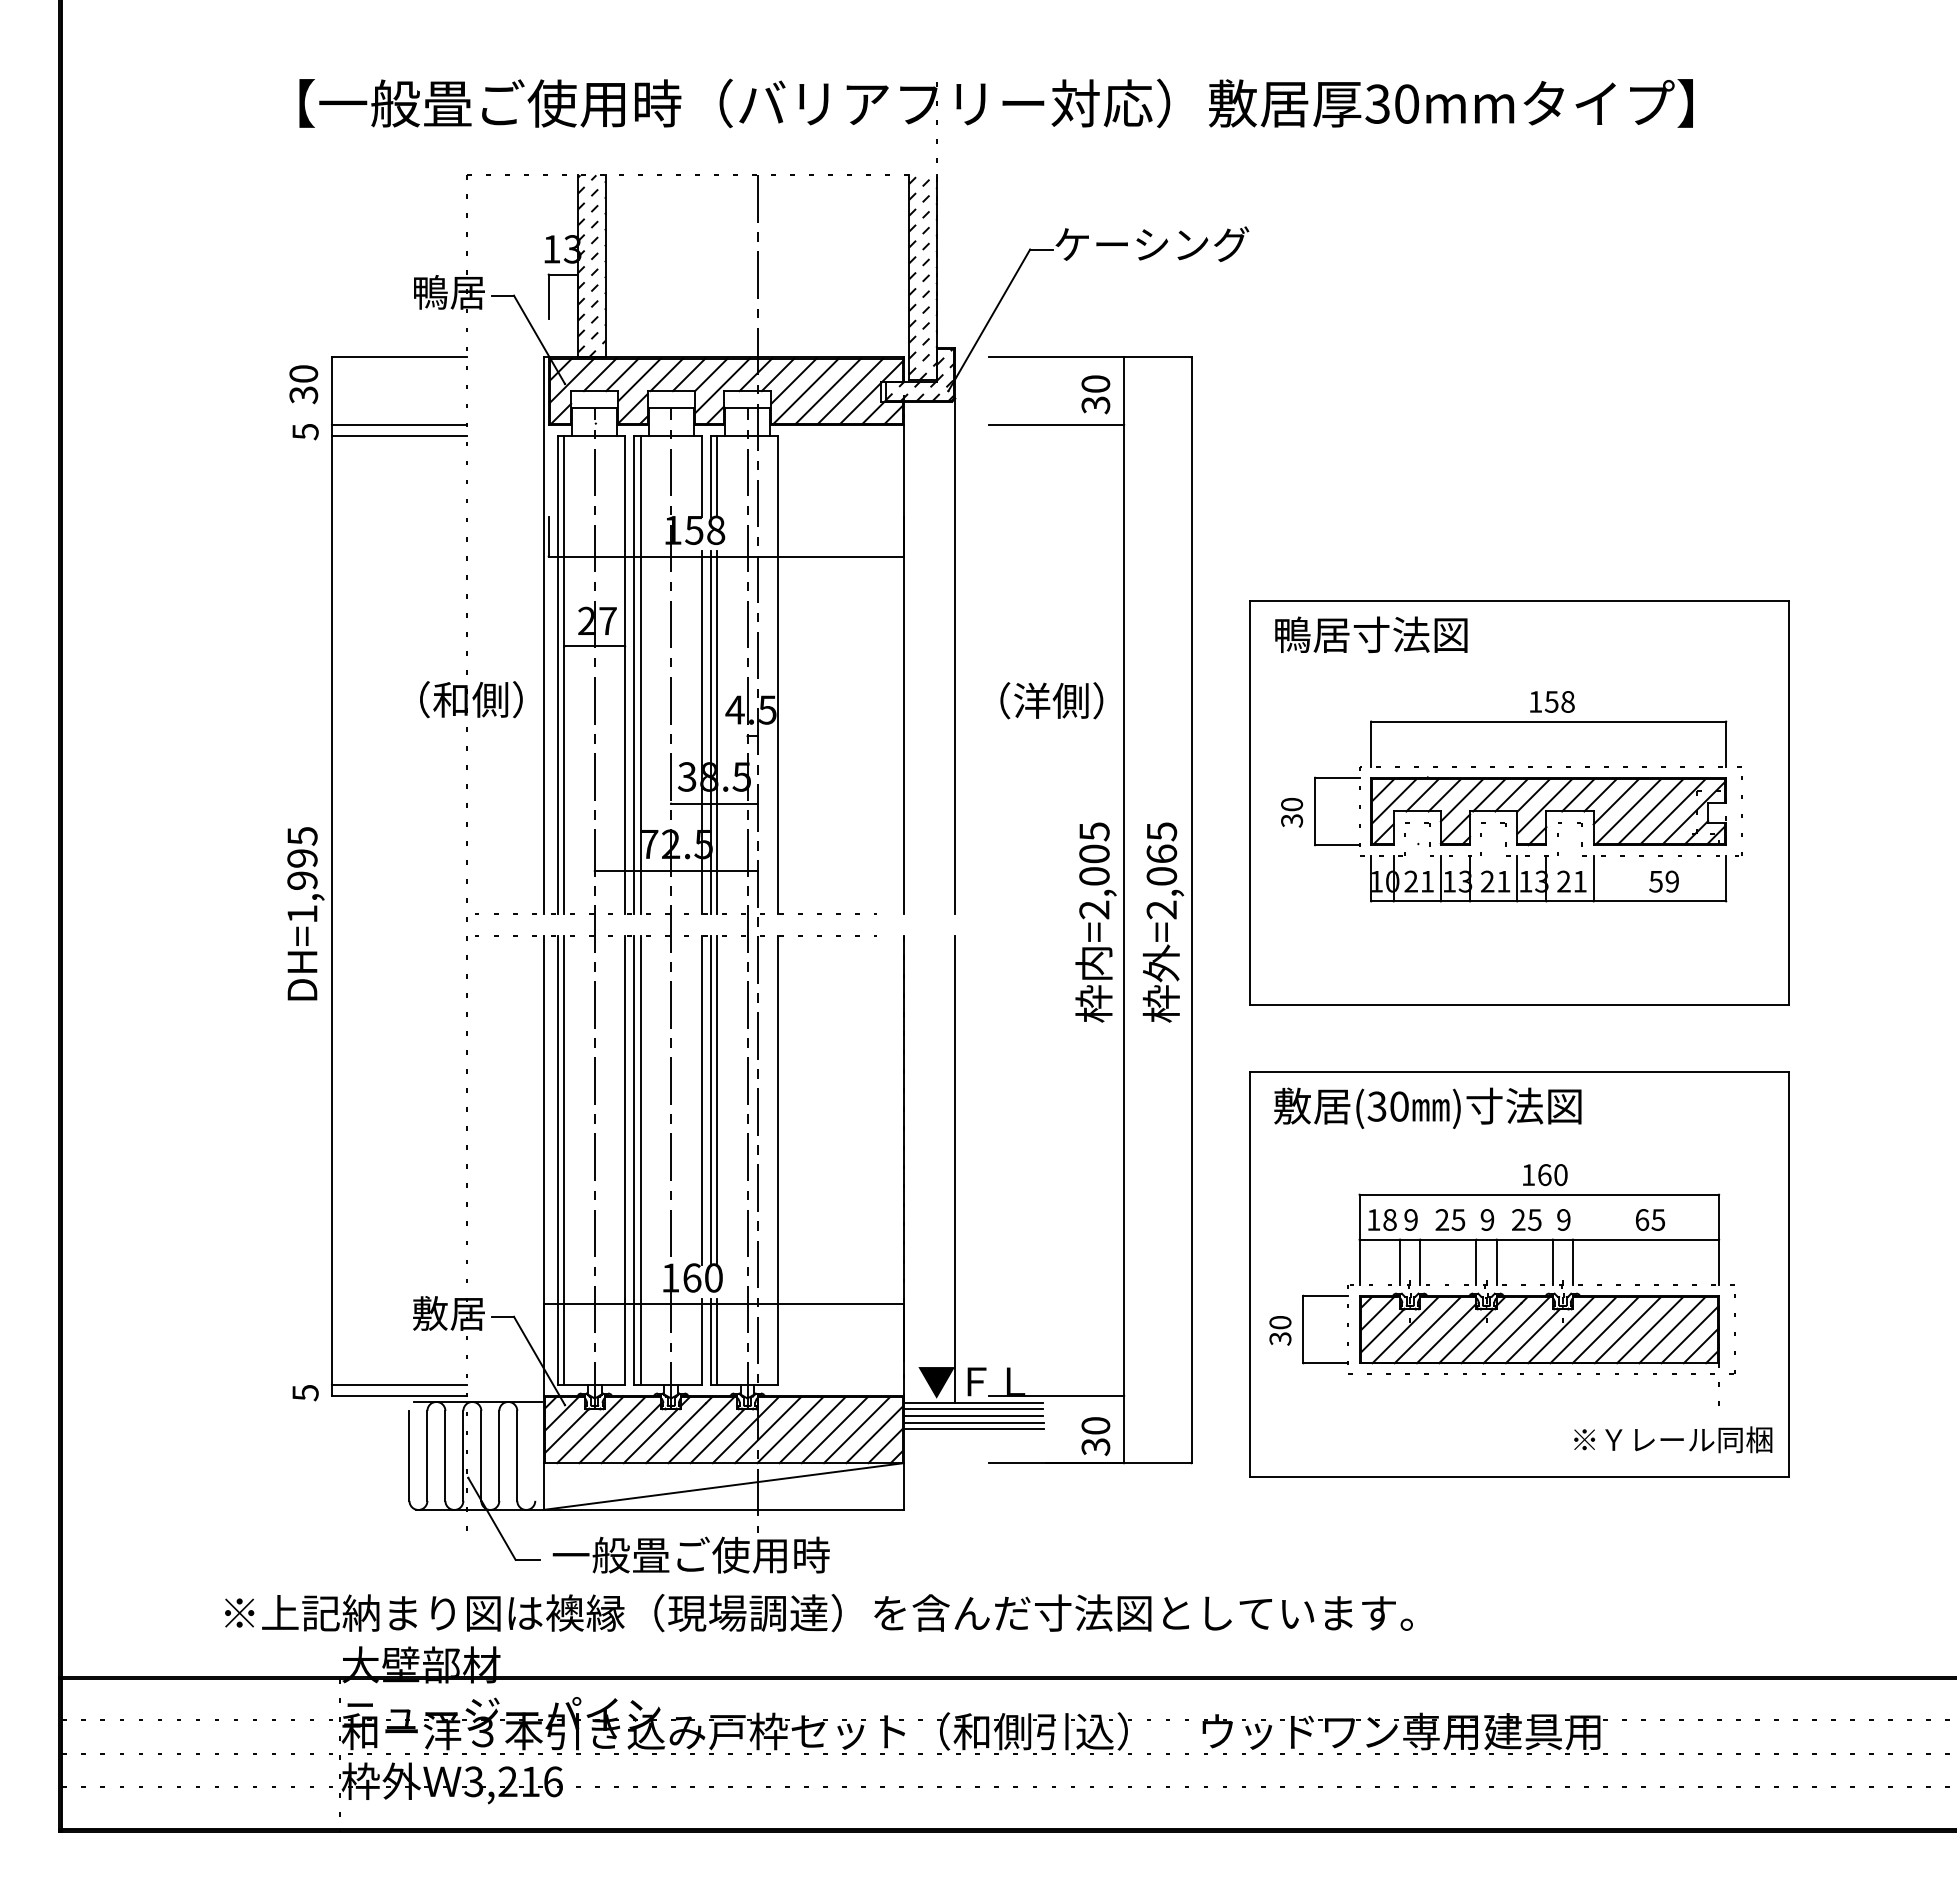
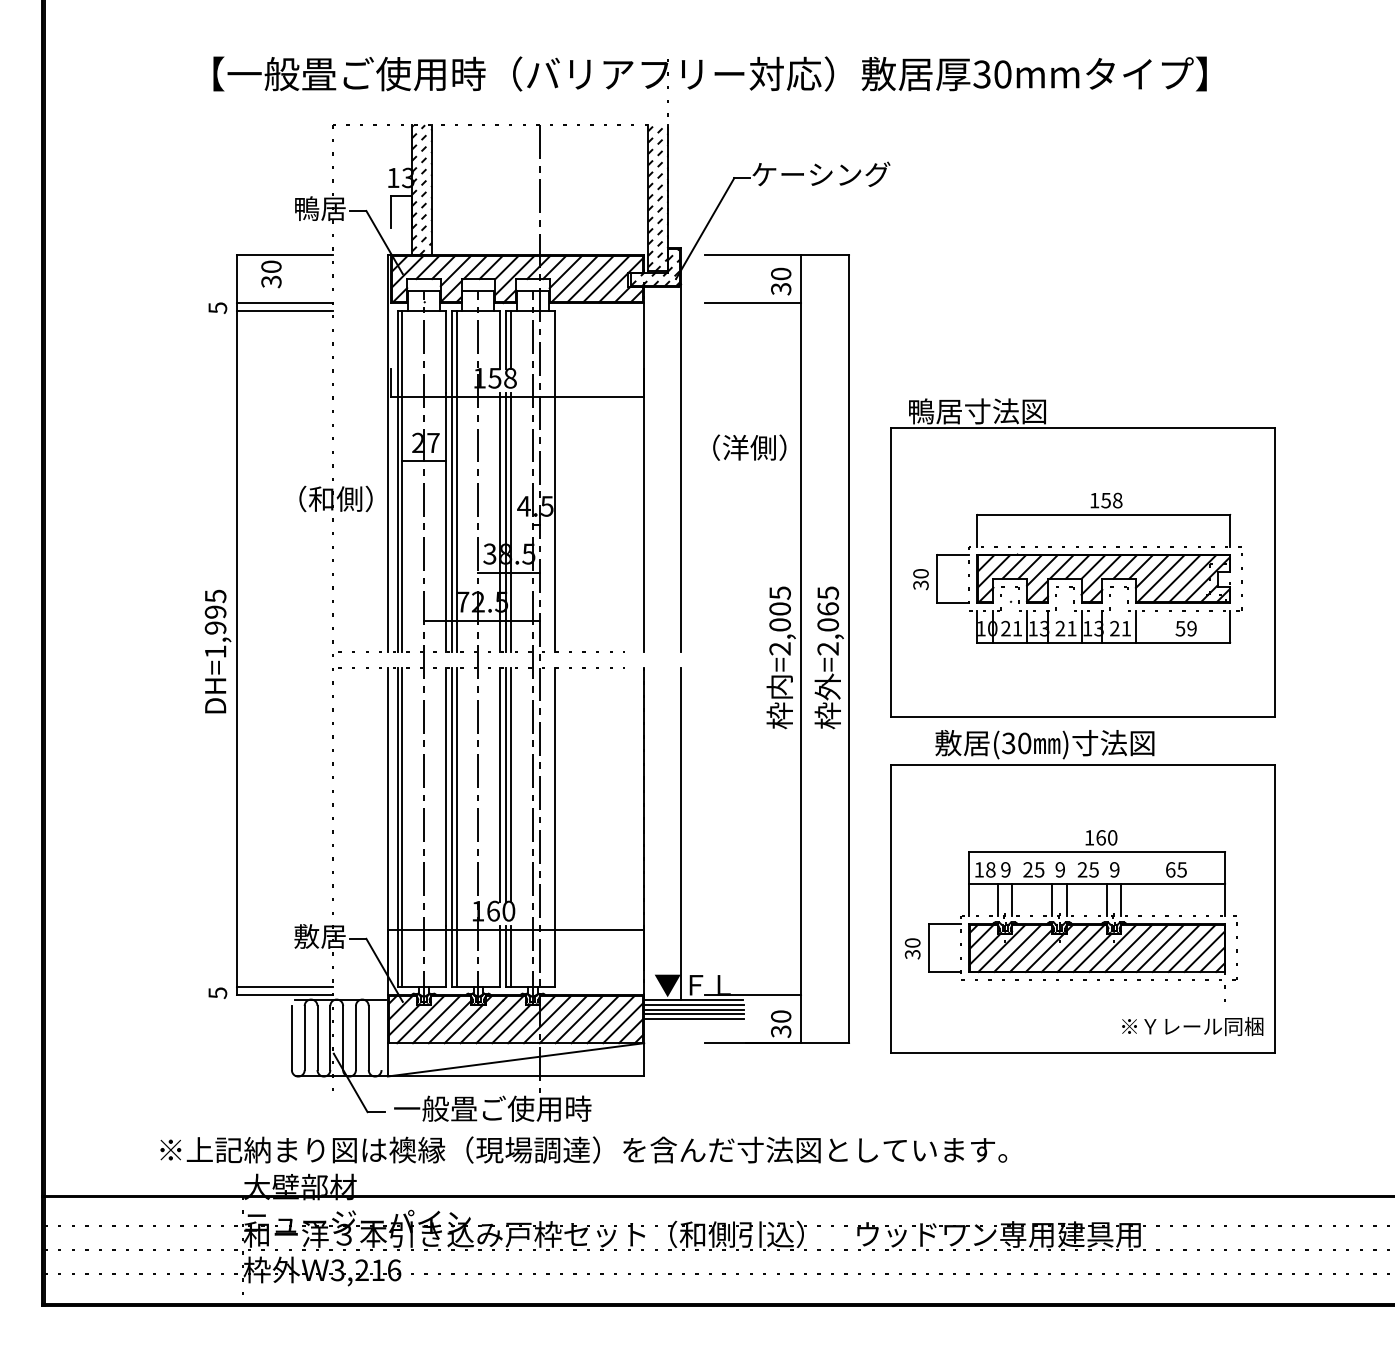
text: (303, 384) -> (271, 274), moved
text: (1371, 634) -> (977, 411), moved
text: (1051, 700) -> (749, 447), moved
text: (1427, 1107) -> (1044, 744), moved

